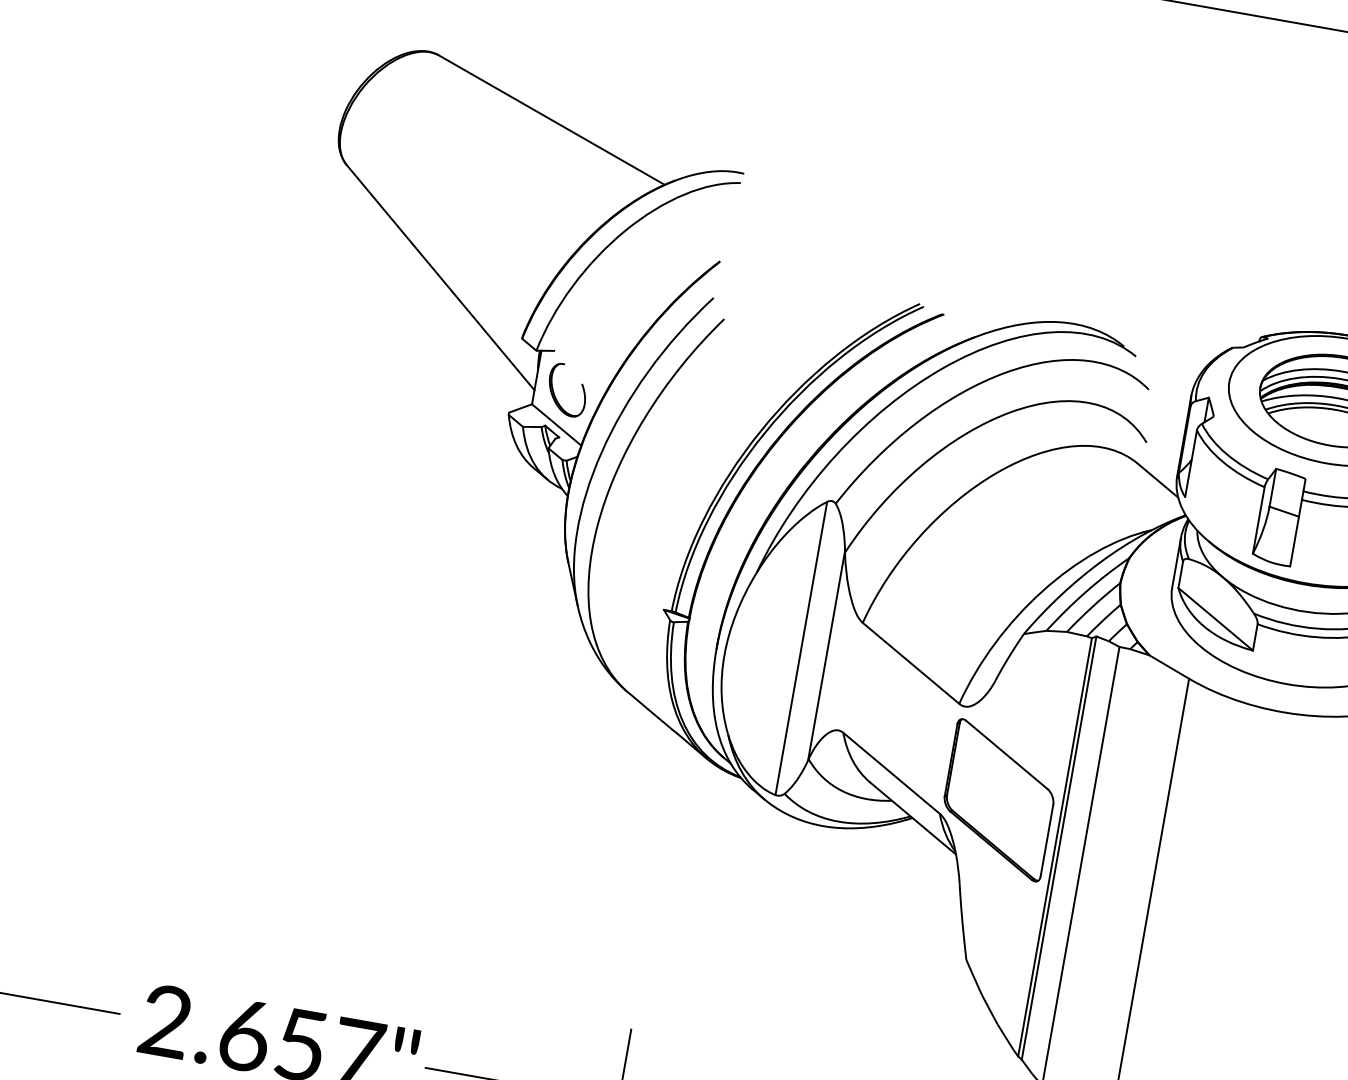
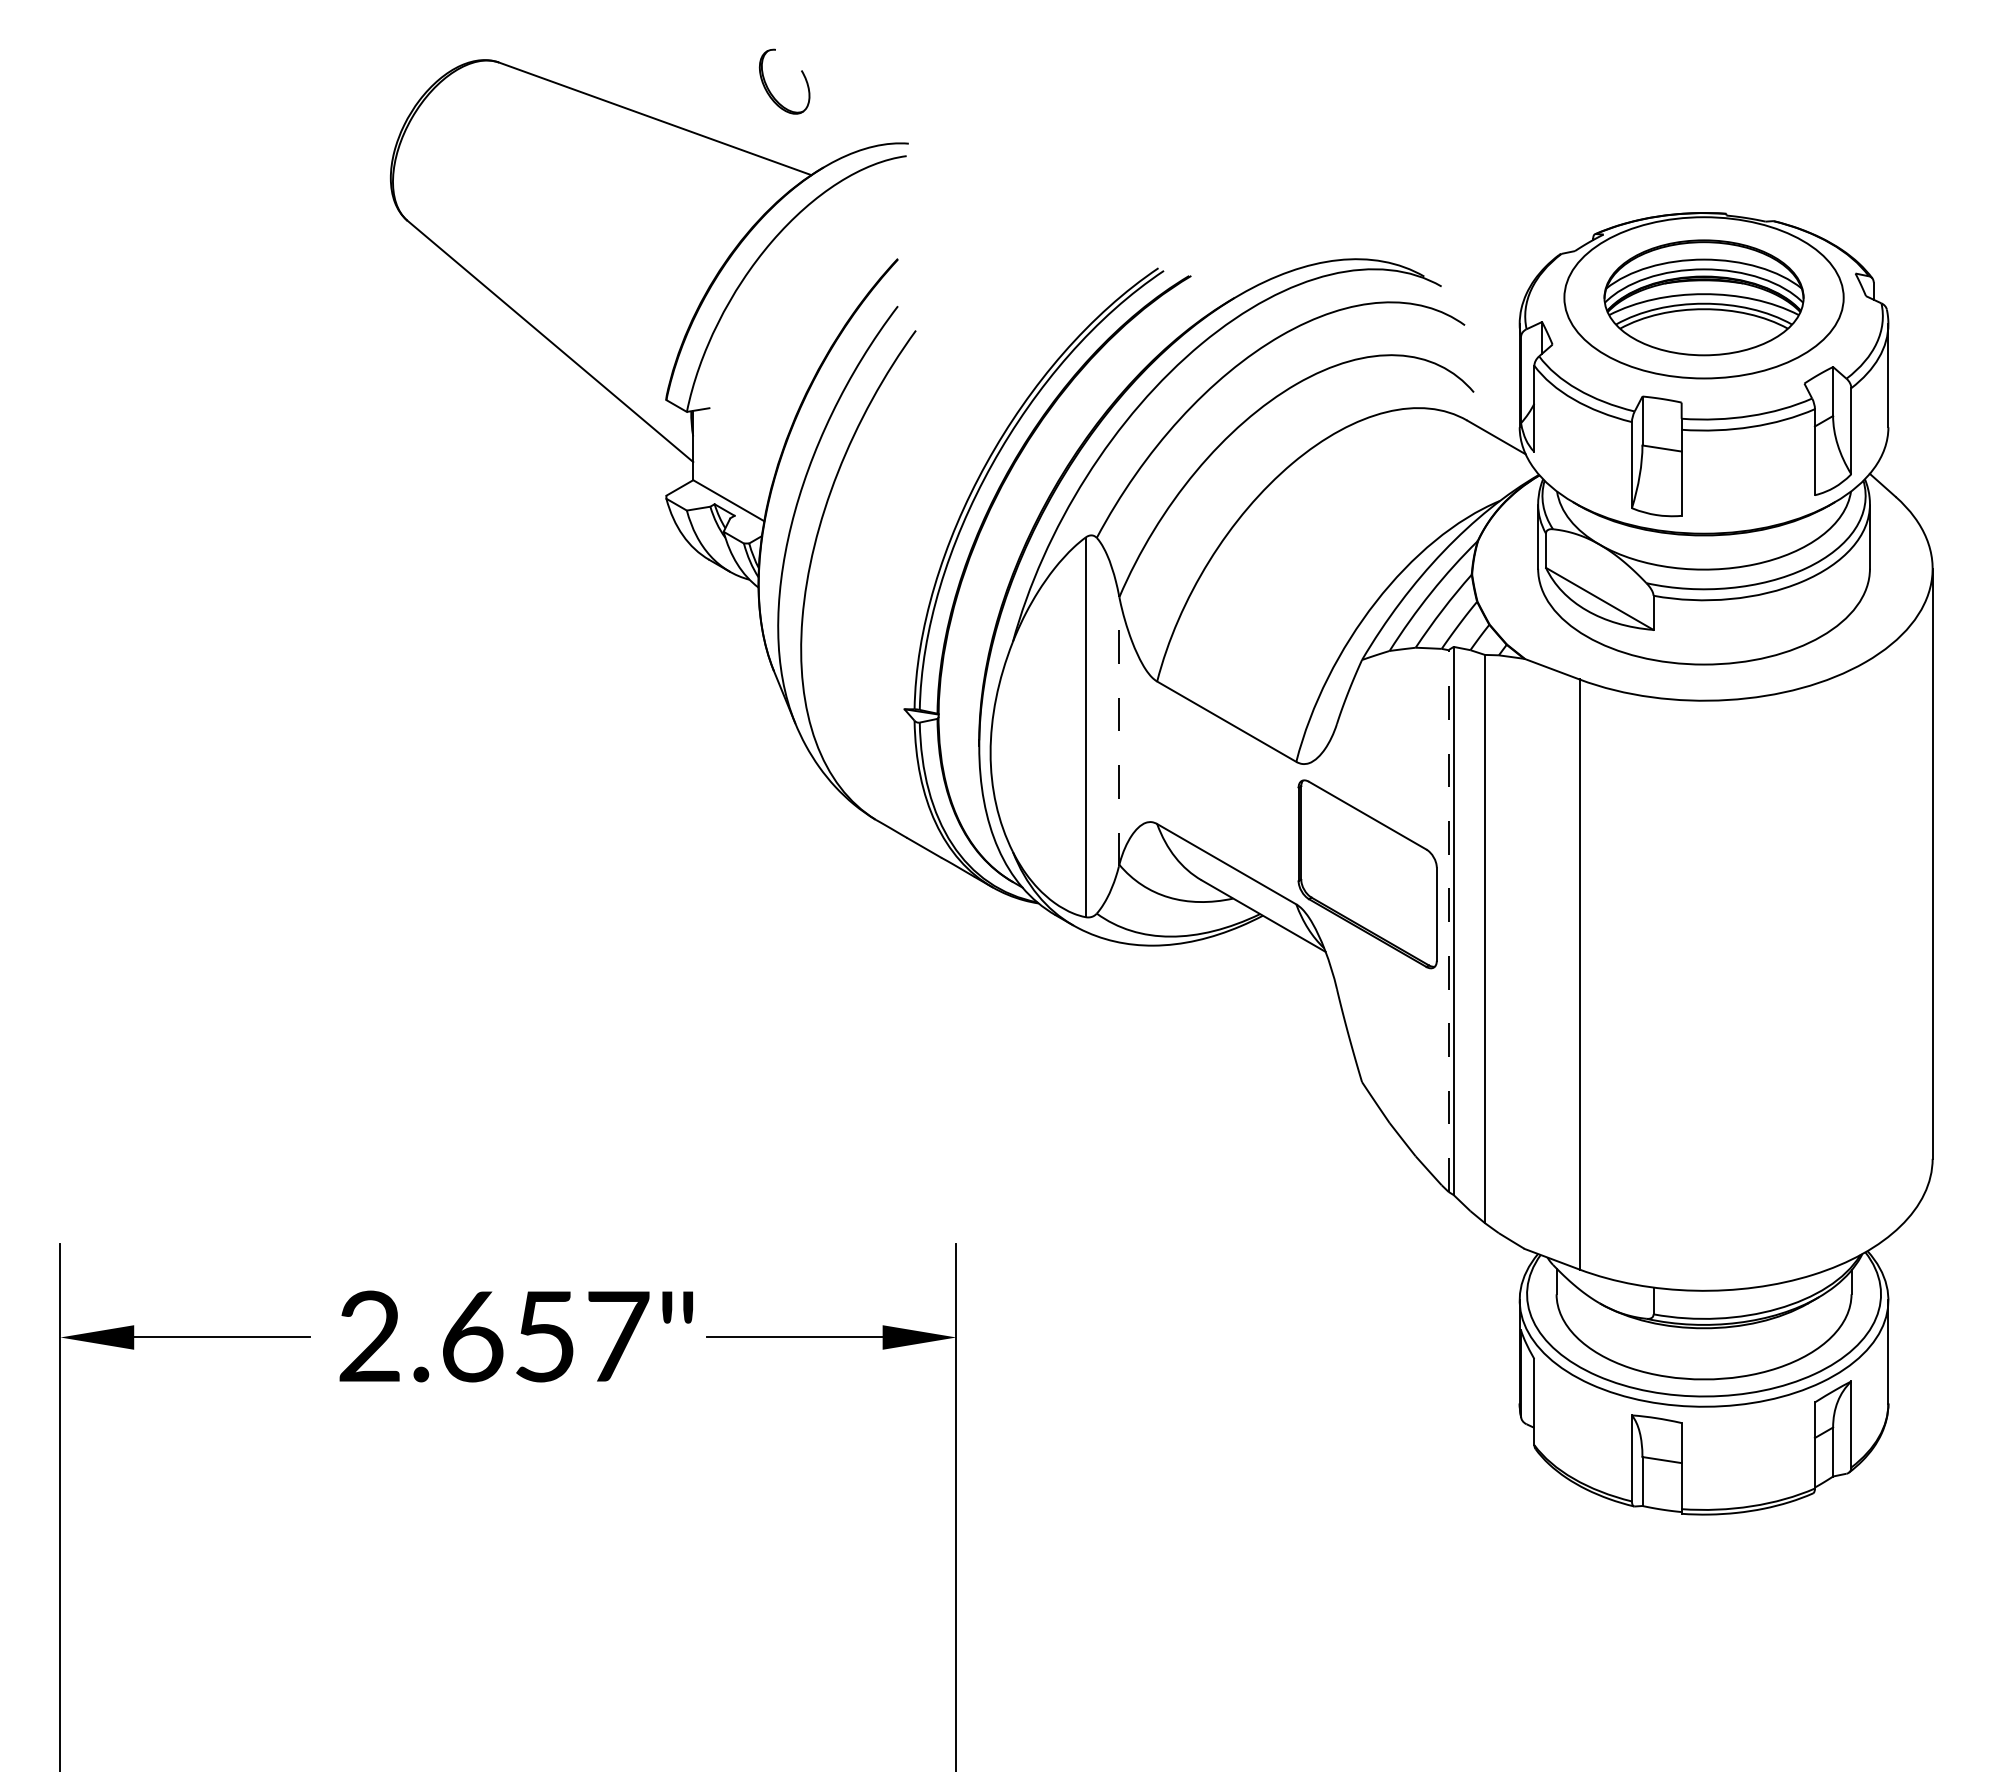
part: (554, 394) -> (769, 89), moved
line: (827, 655) -> (1119, 730), solid -> dashed
line: (1055, 846) -> (1448, 920), solid -> dashed

